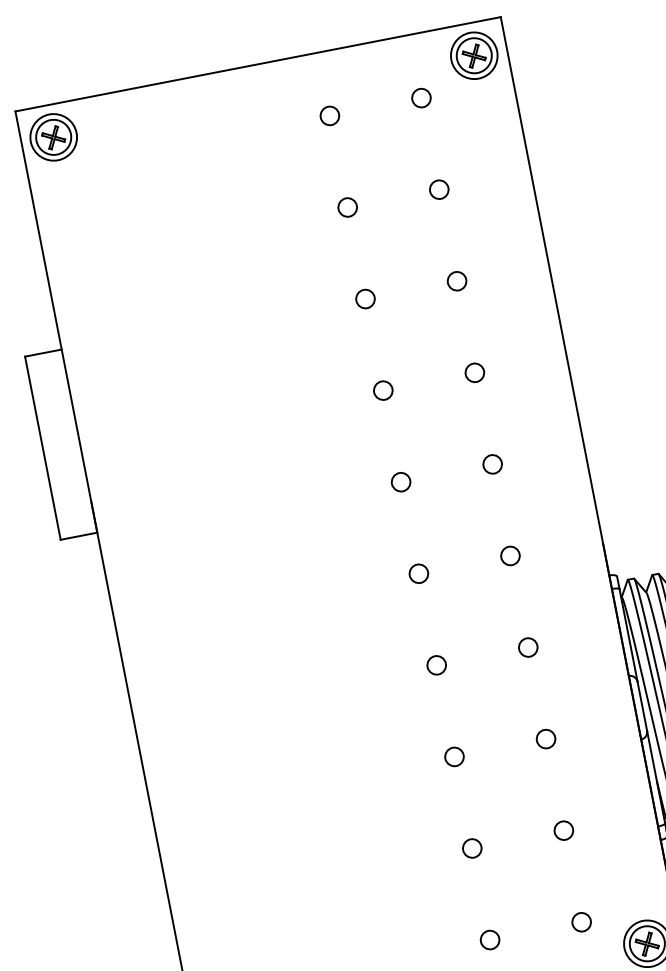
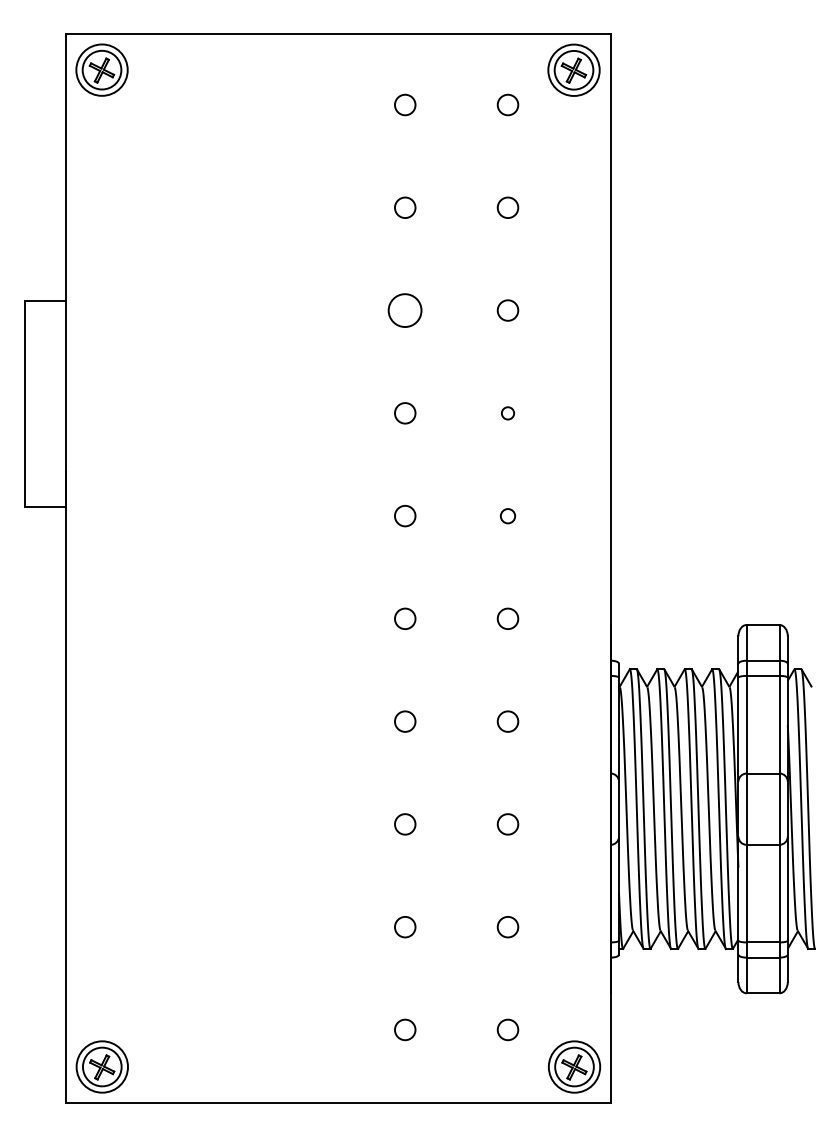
circle: (365, 298) -> (405, 310), size x1.6
circle: (474, 373) -> (507, 413), size x0.6
circle: (492, 464) -> (507, 516), size x0.7

